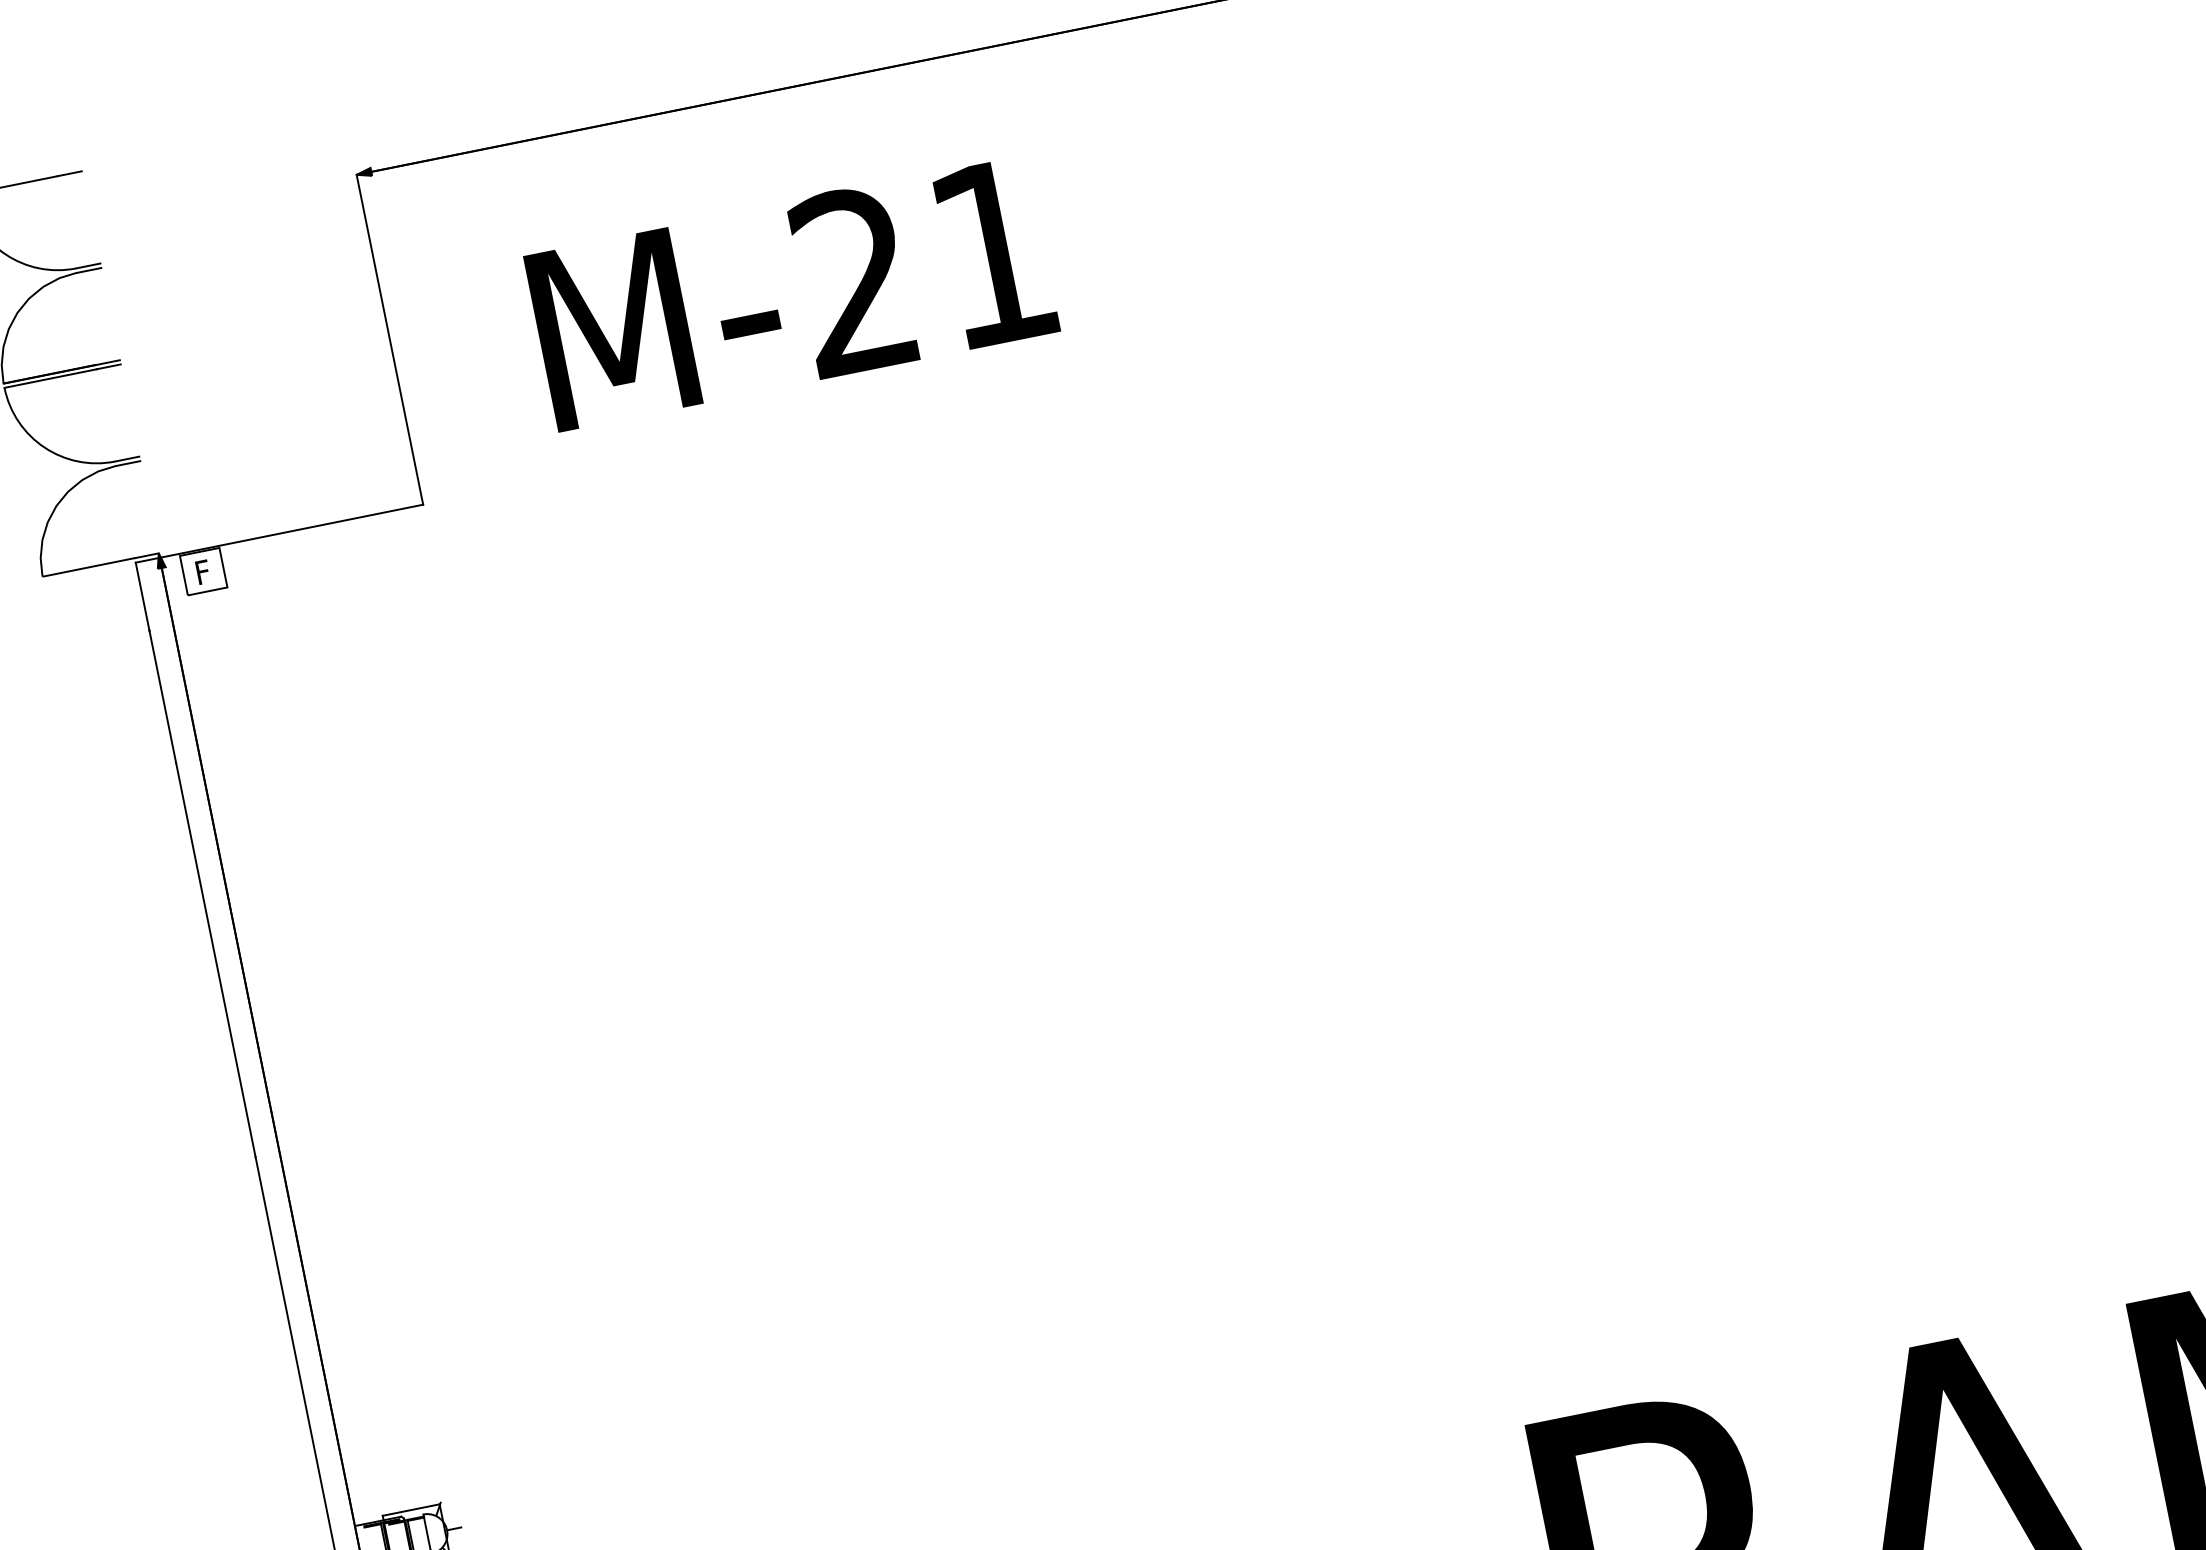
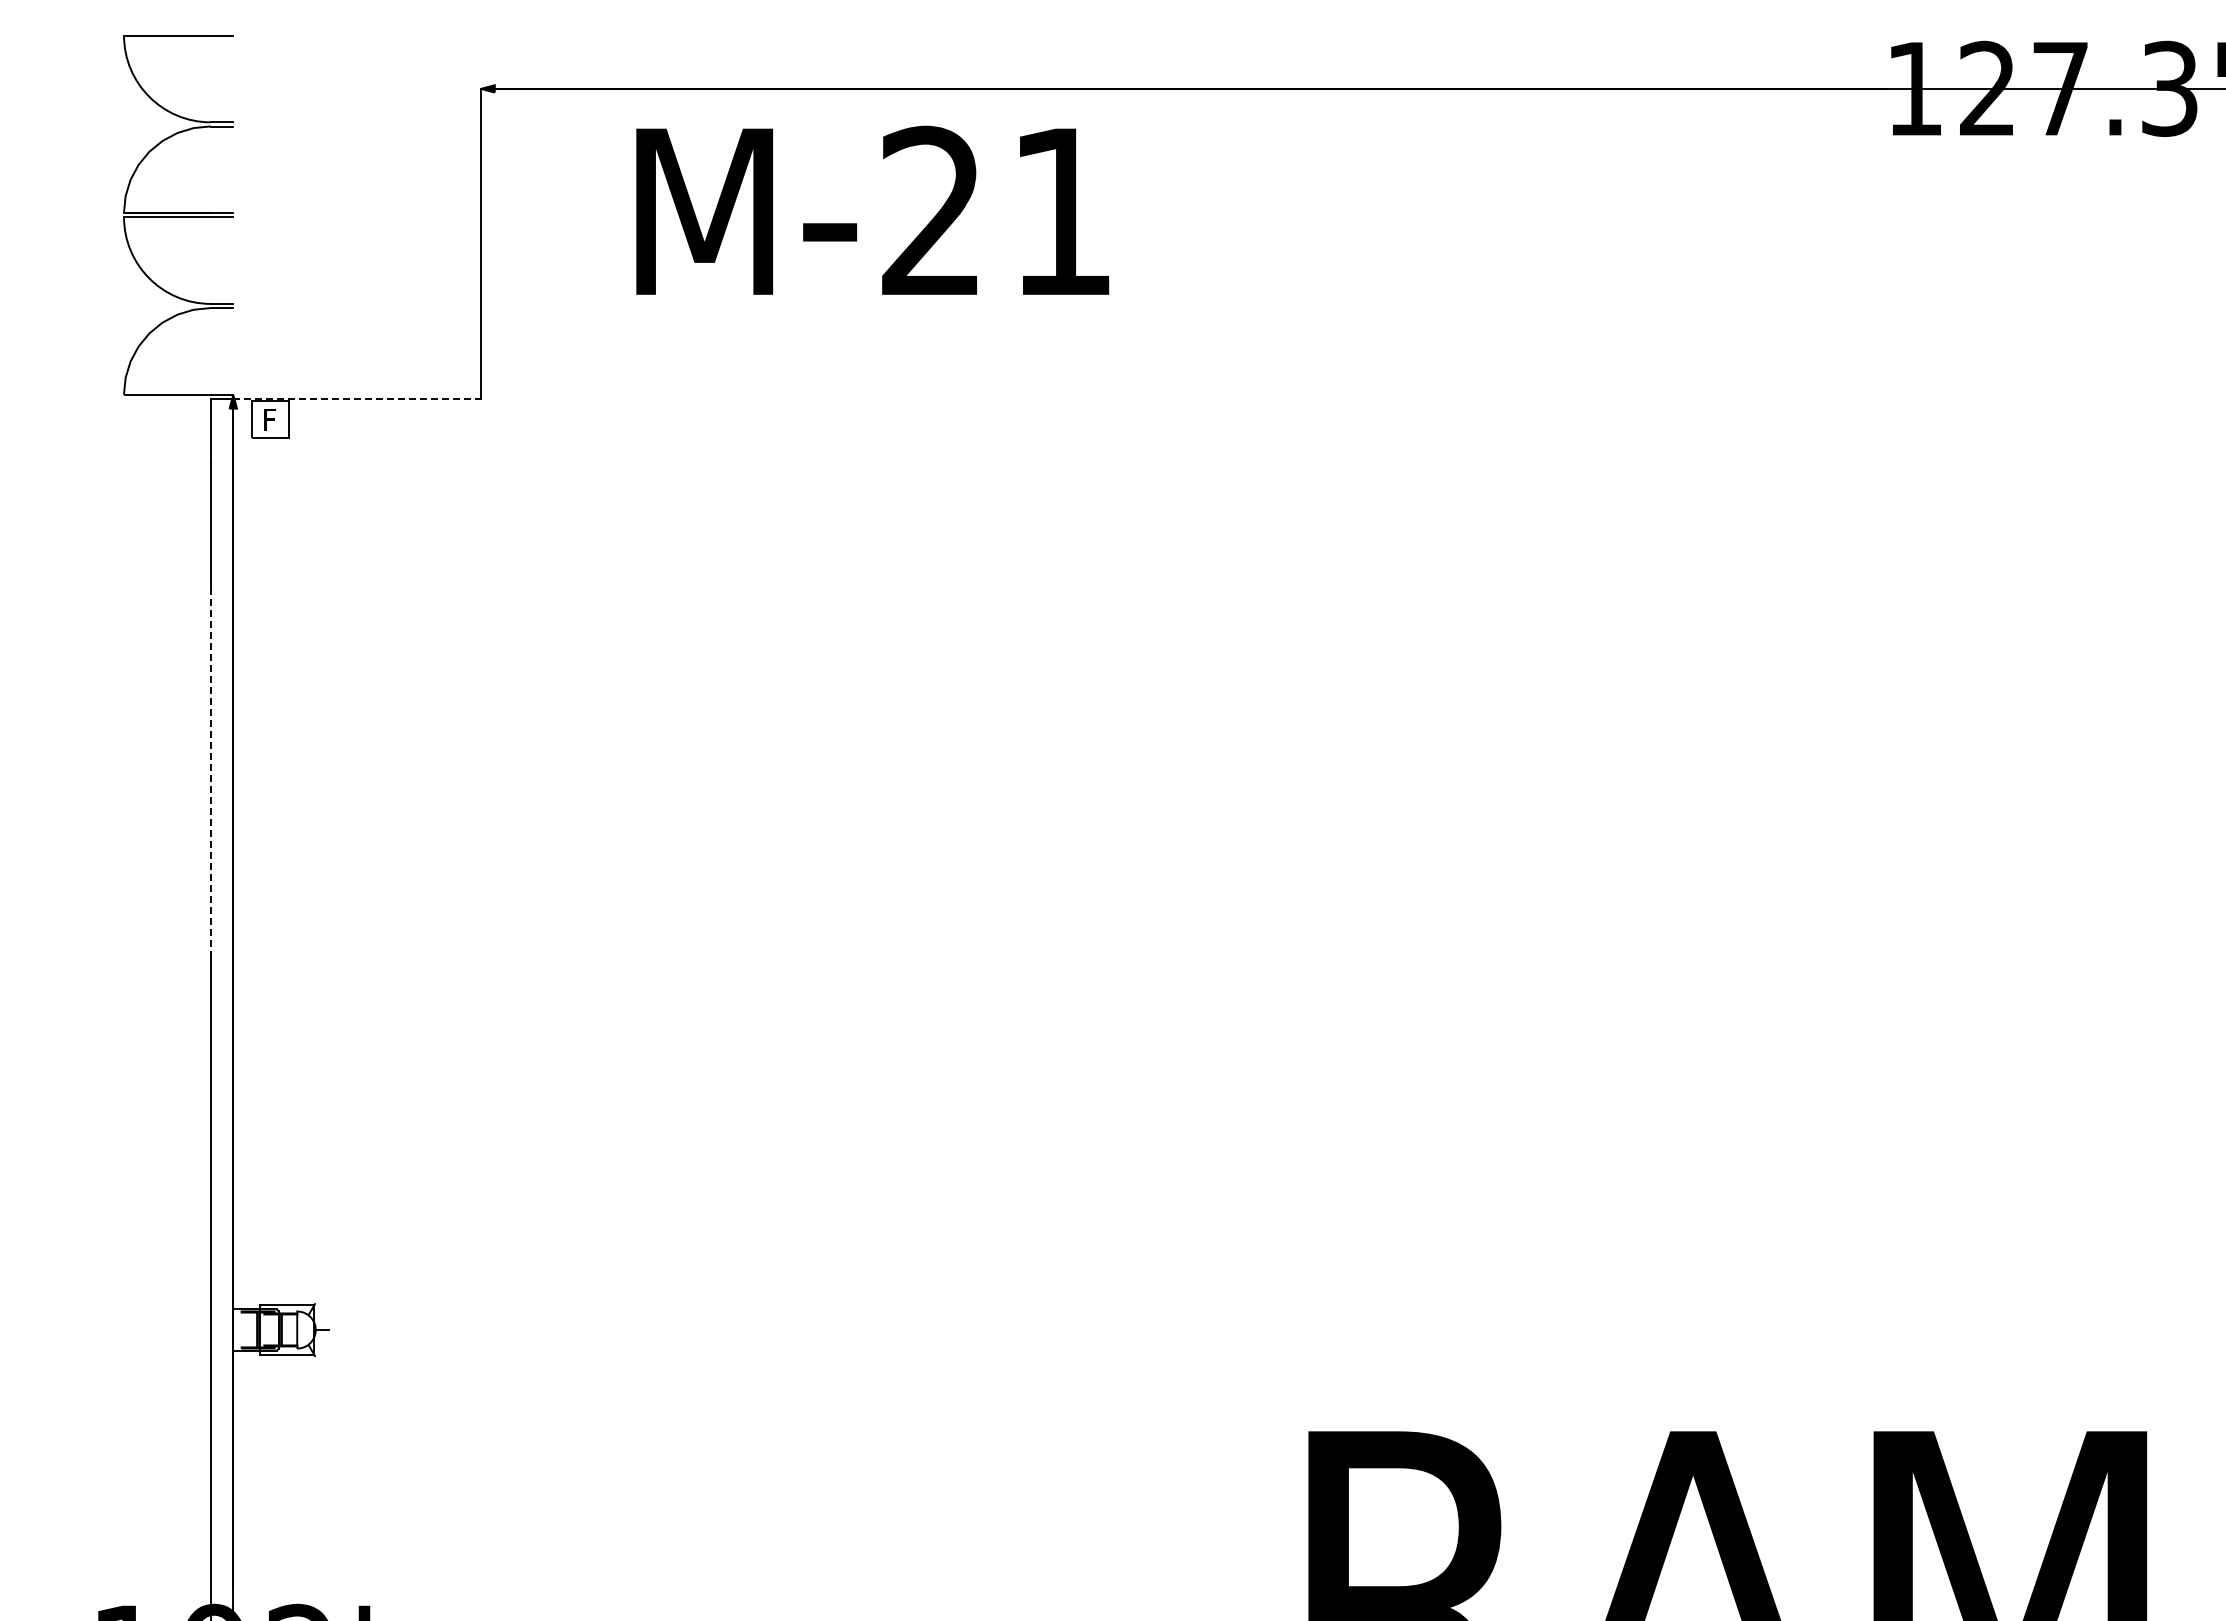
text: (791, 291) -> (872, 209), moved
line: (291, 531) -> (357, 399), solid -> dashed
line: (215, 959) -> (210, 772), solid -> dashed

